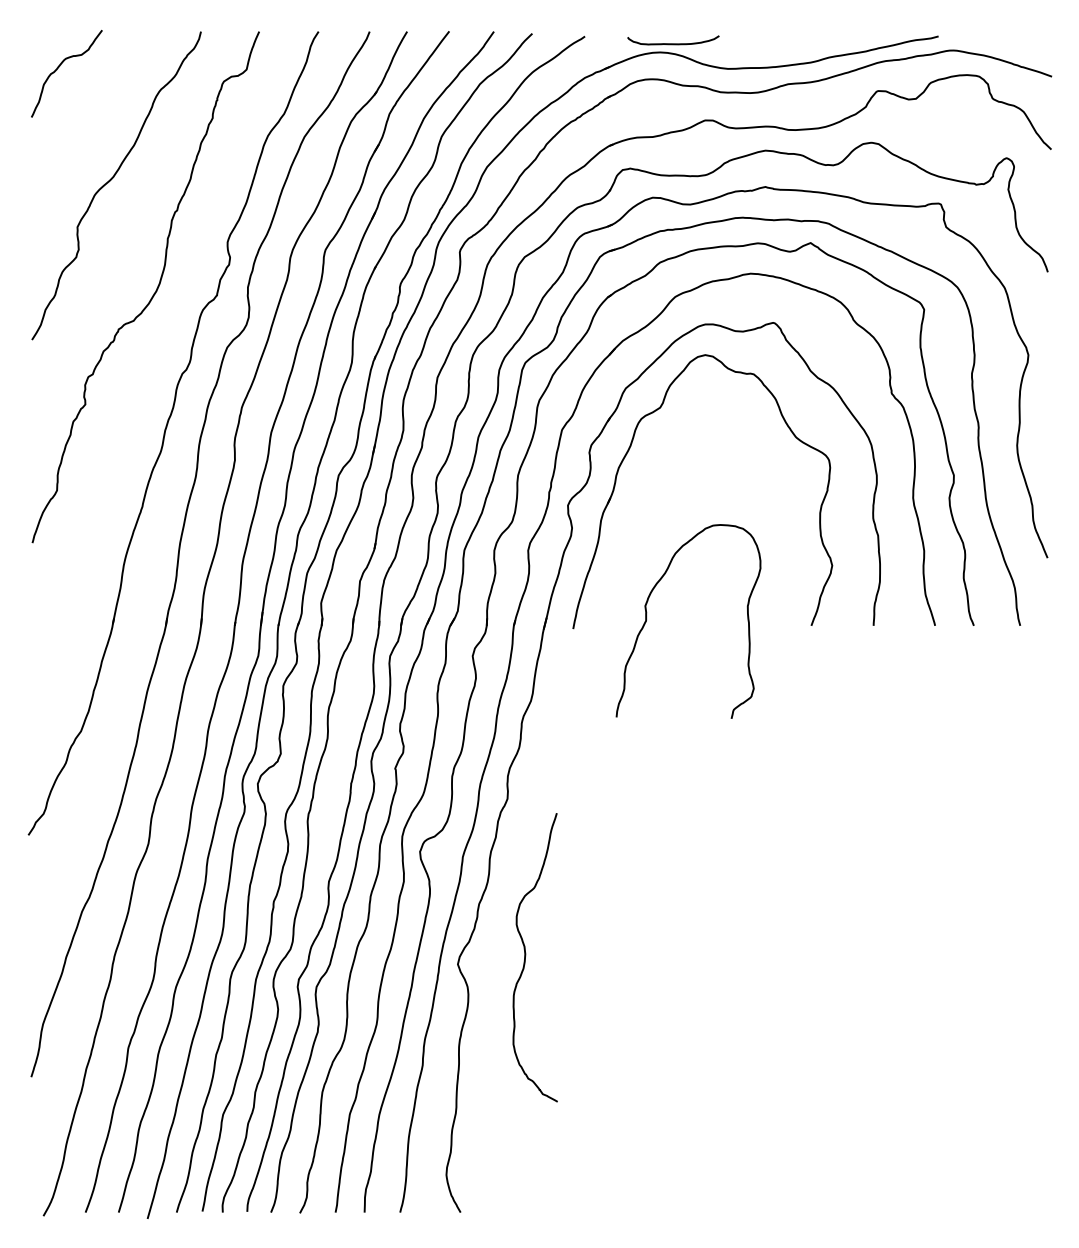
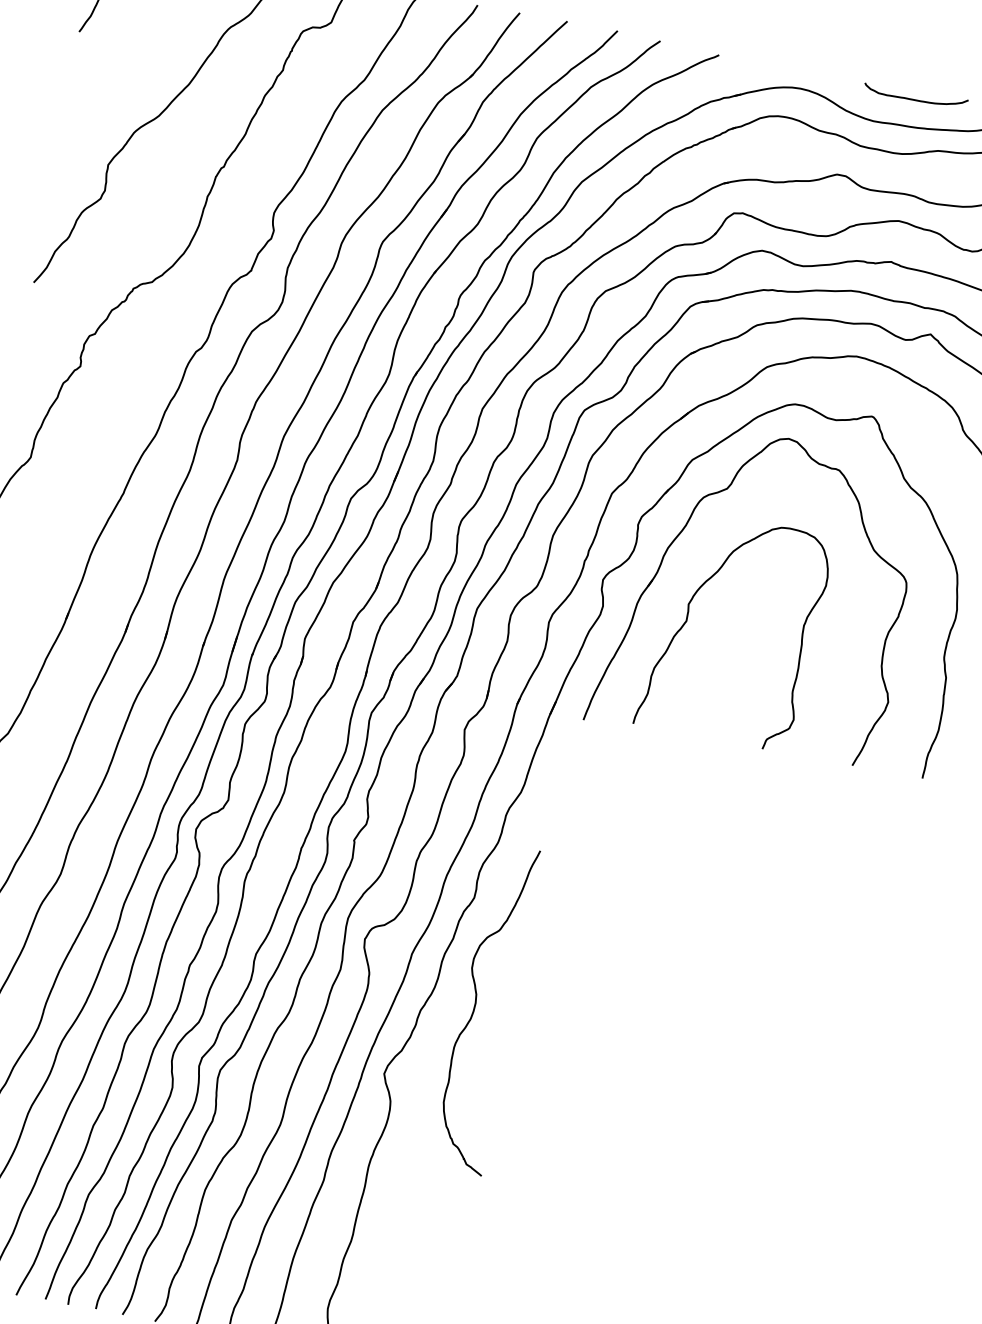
curve: (673, 43) -> (915, 99), moved
curve: (647, 613) -> (689, 613), moved
curve: (526, 955) -> (476, 1004), moved

